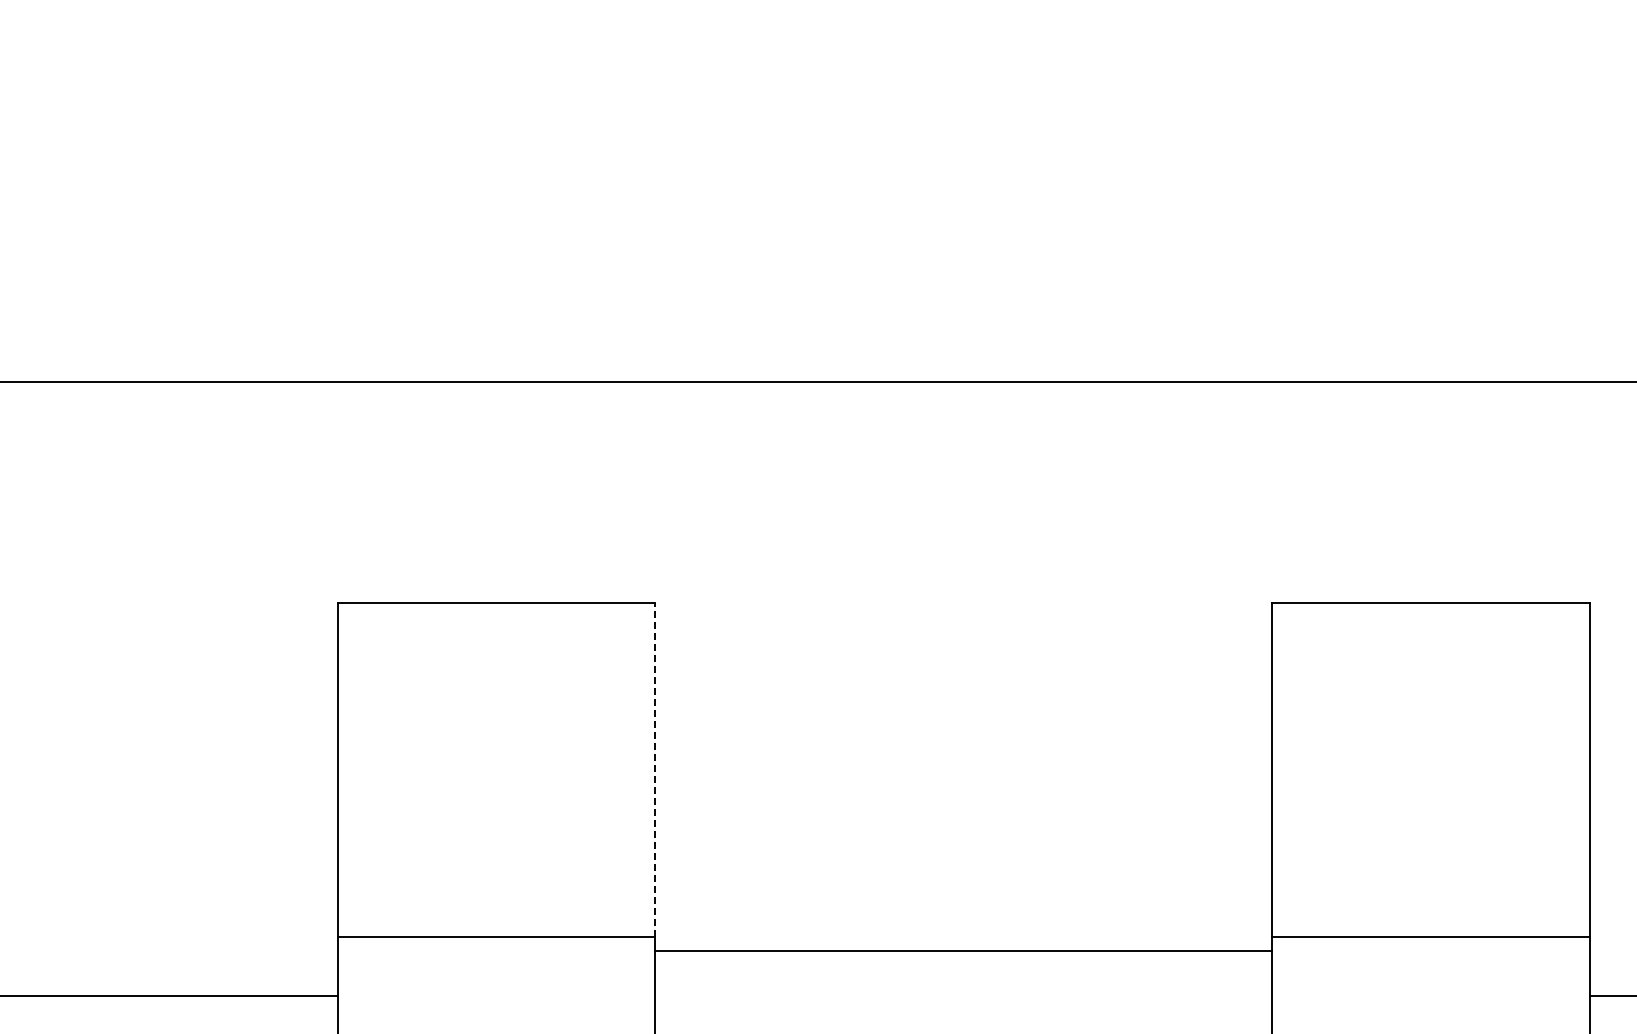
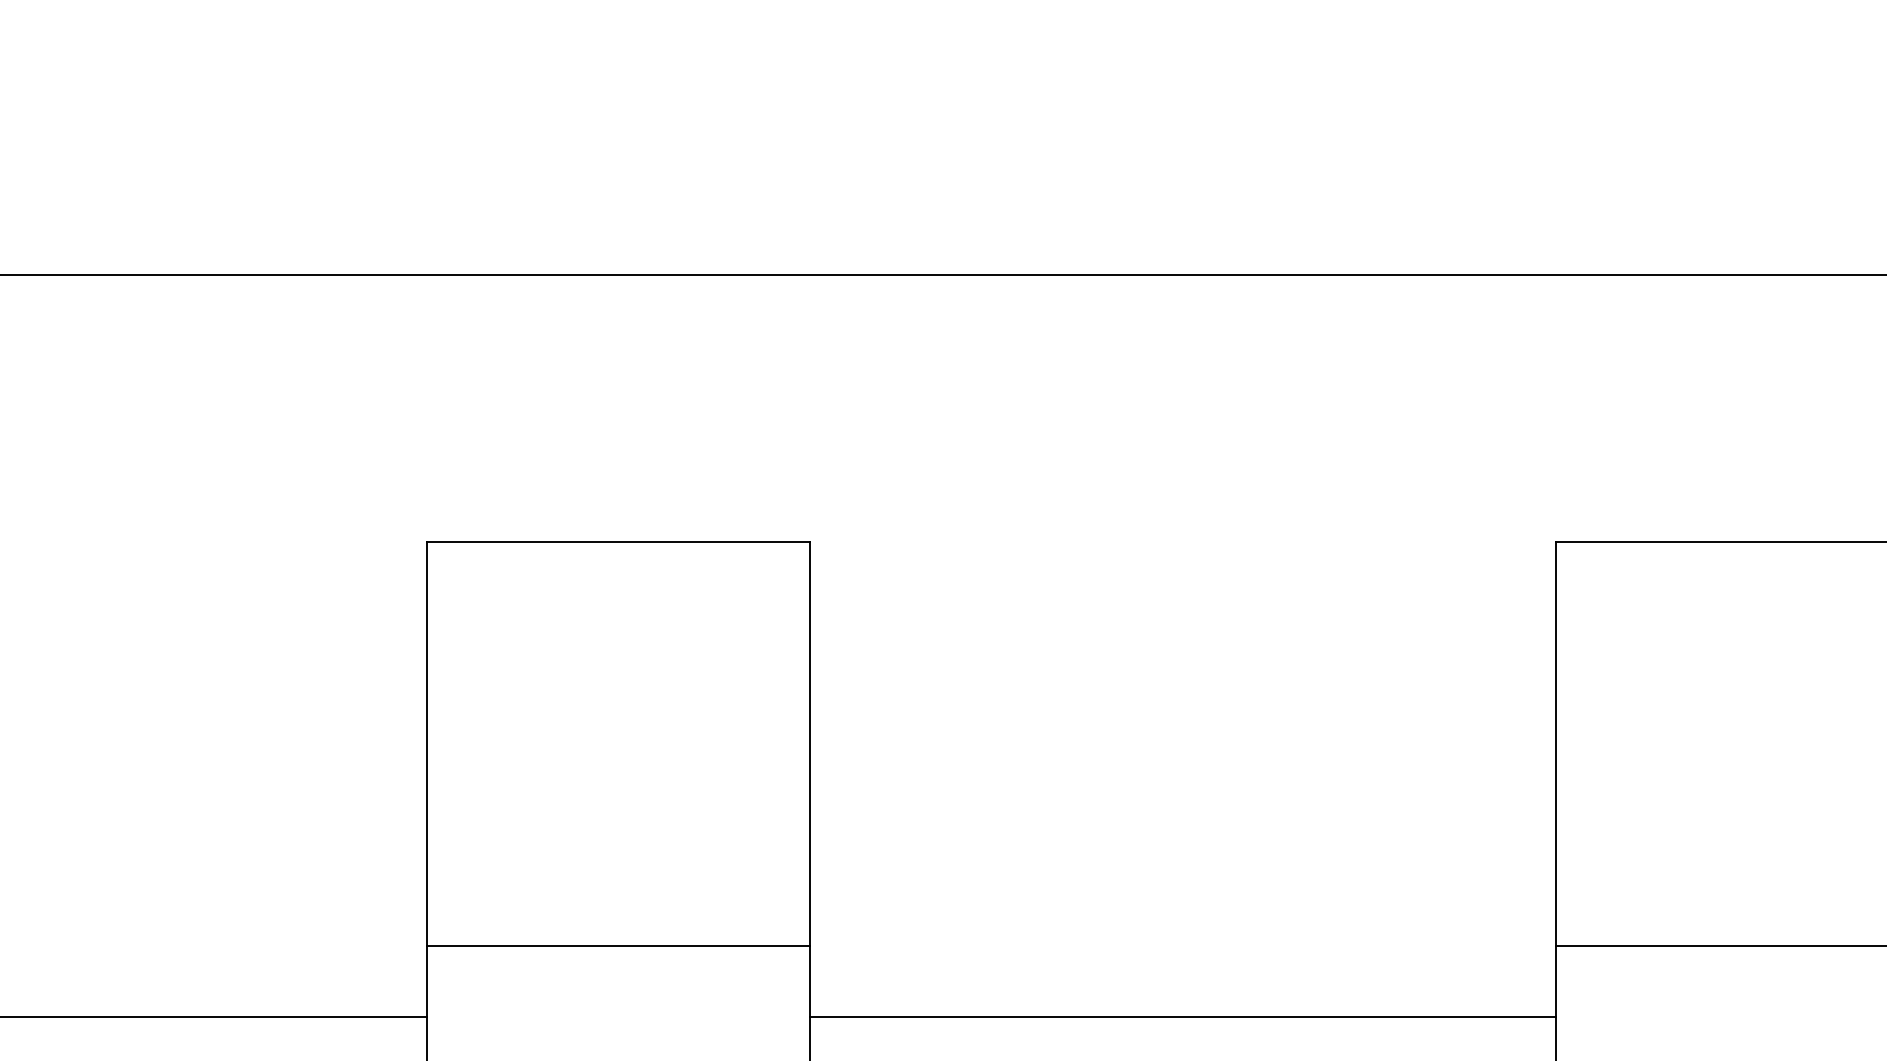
line: (654, 769) -> (809, 743), dashed -> solid
line: (963, 951) -> (1183, 1017), moved

